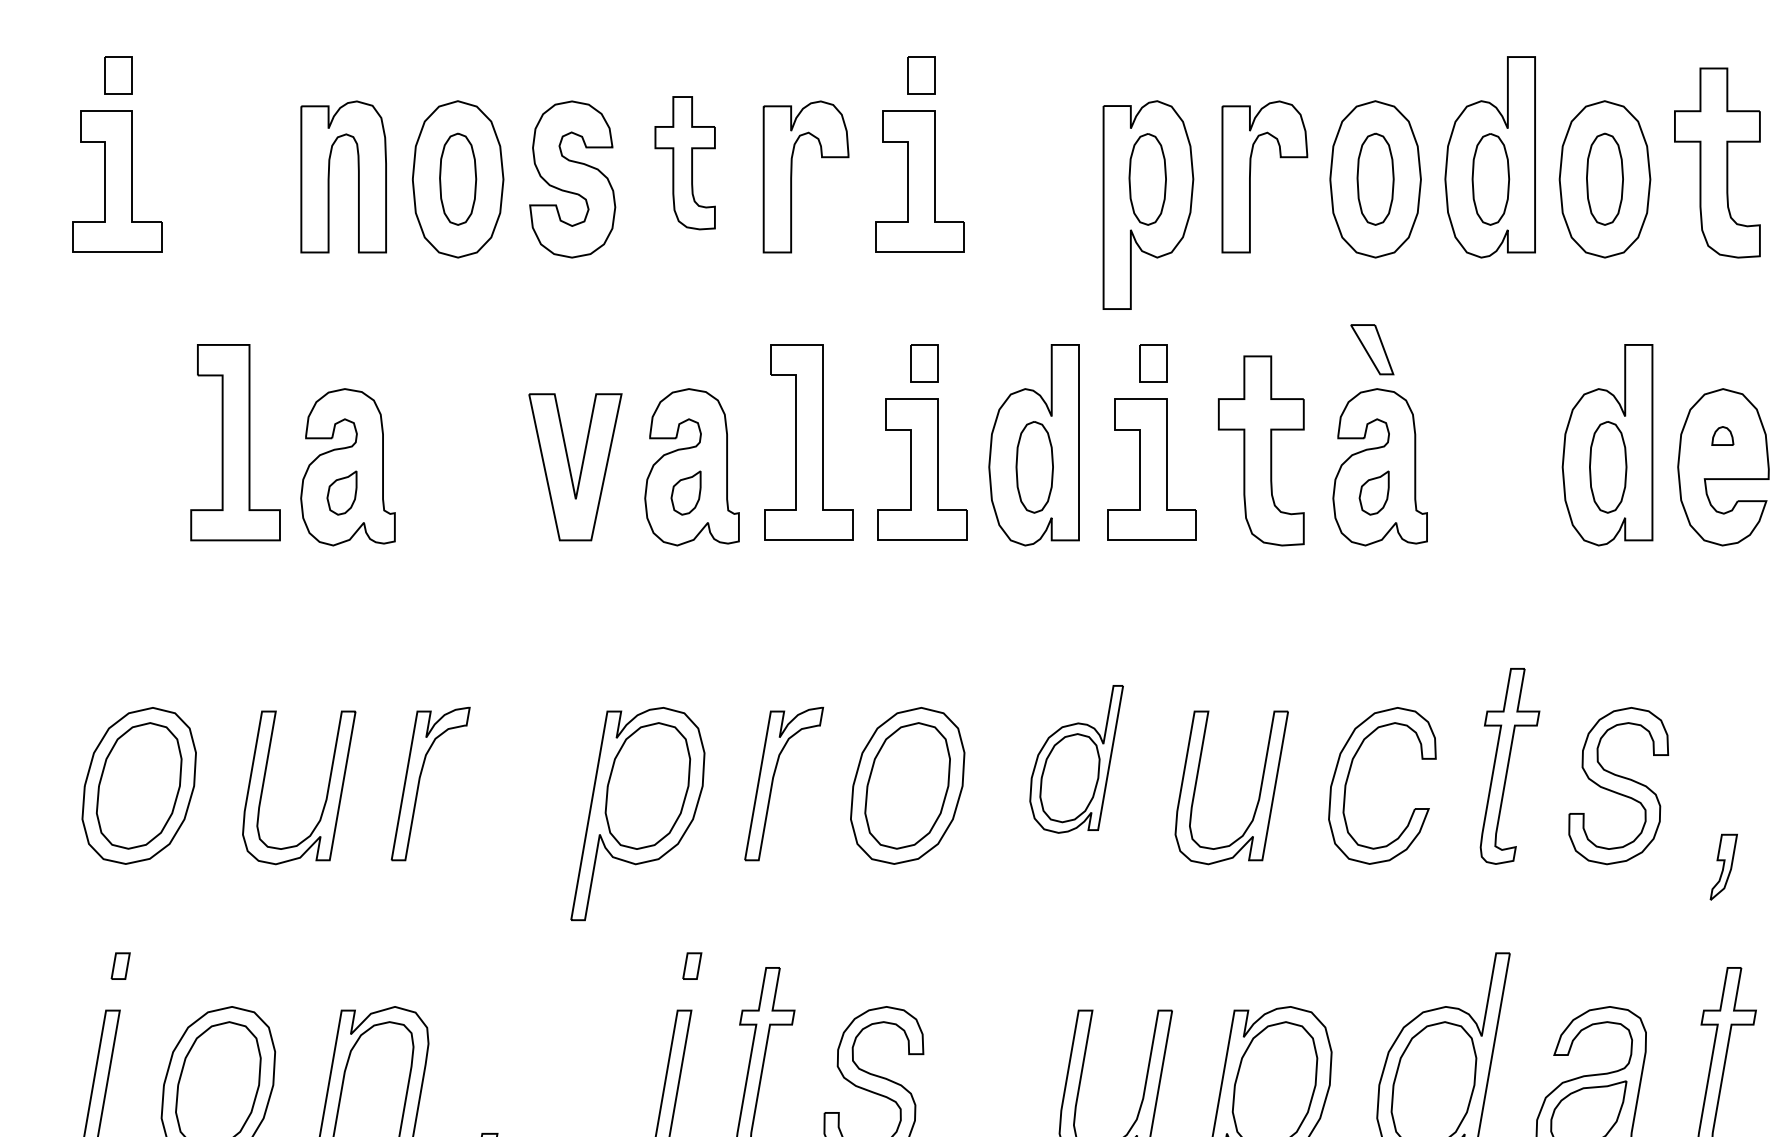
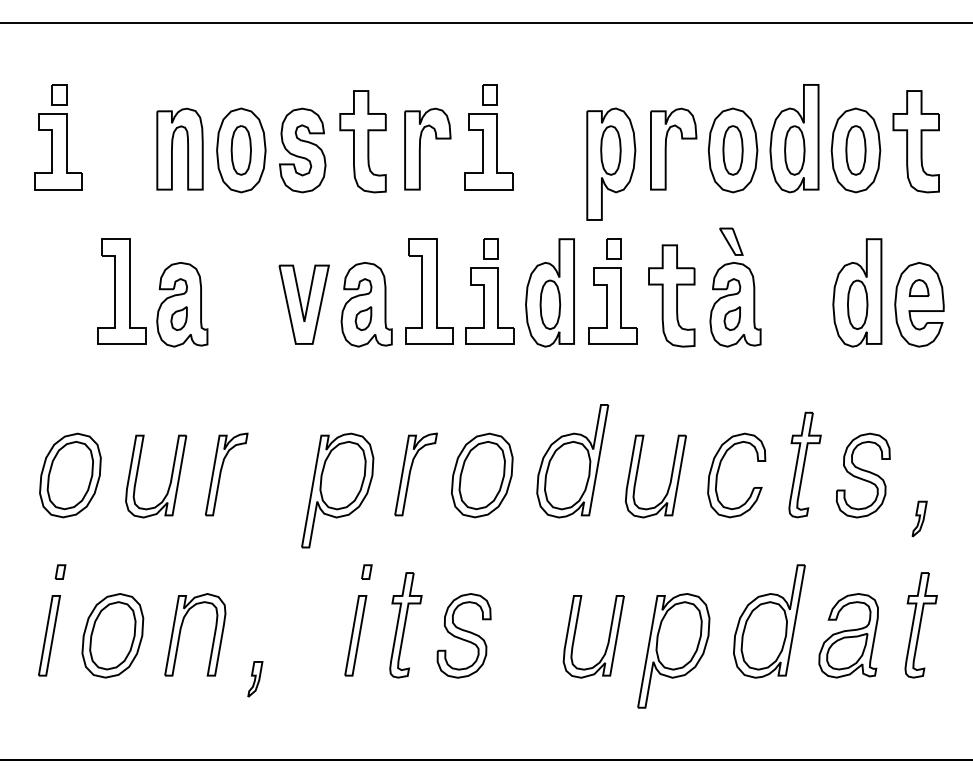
part: (684, 162) -> (362, 141), size x1.43
part: (1721, 435) -> (918, 287), size x1.67
part: (1076, 759) -> (572, 461), size x1.43

